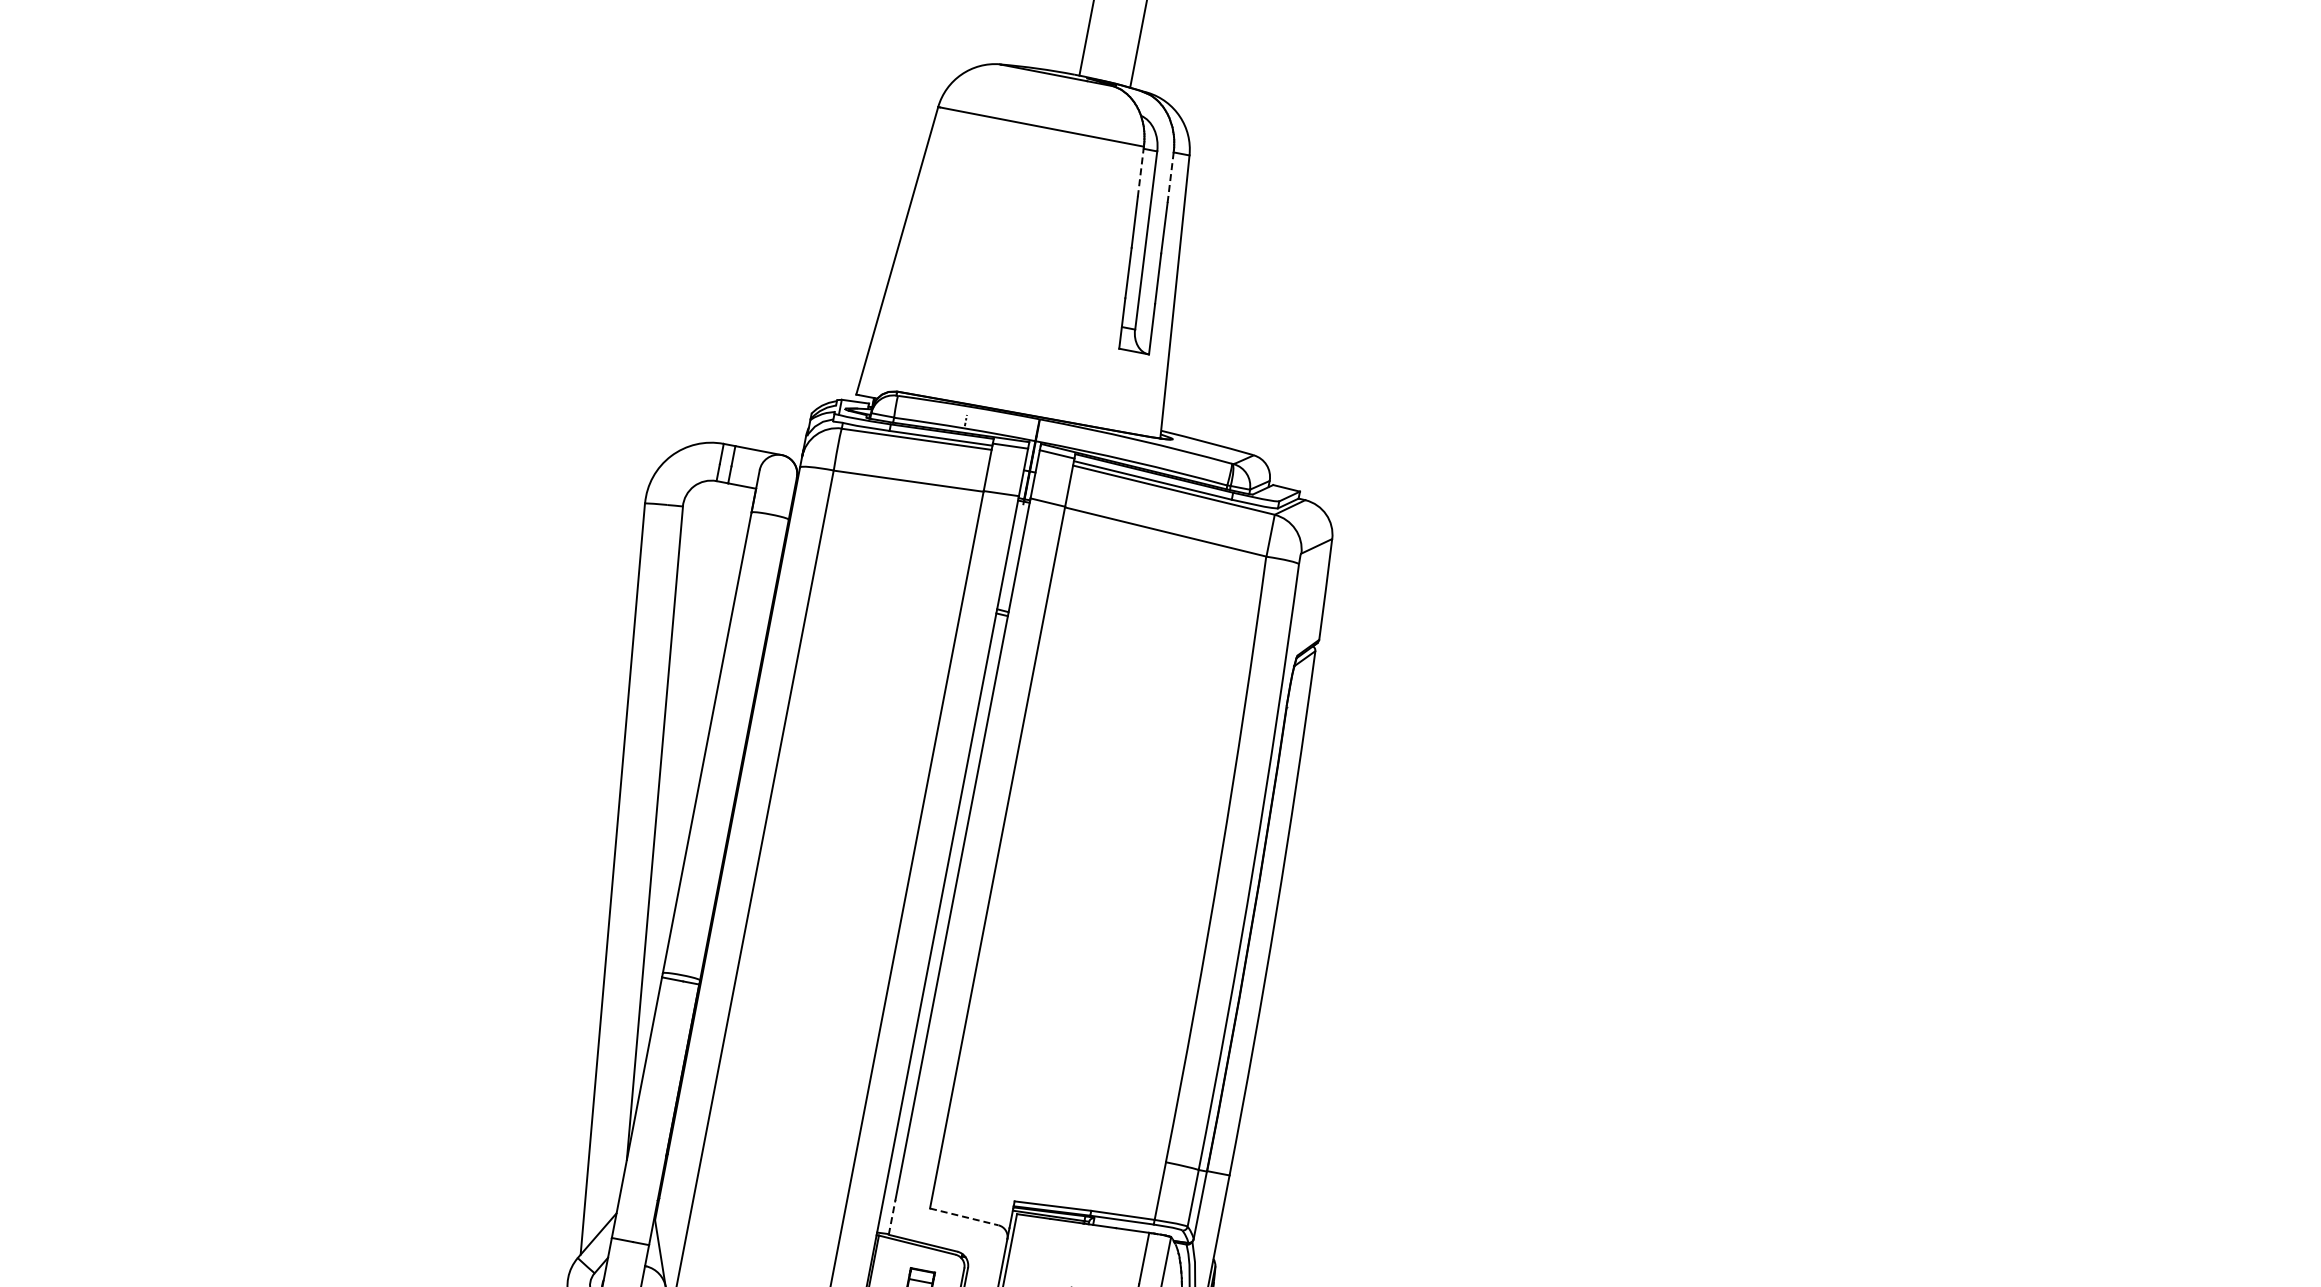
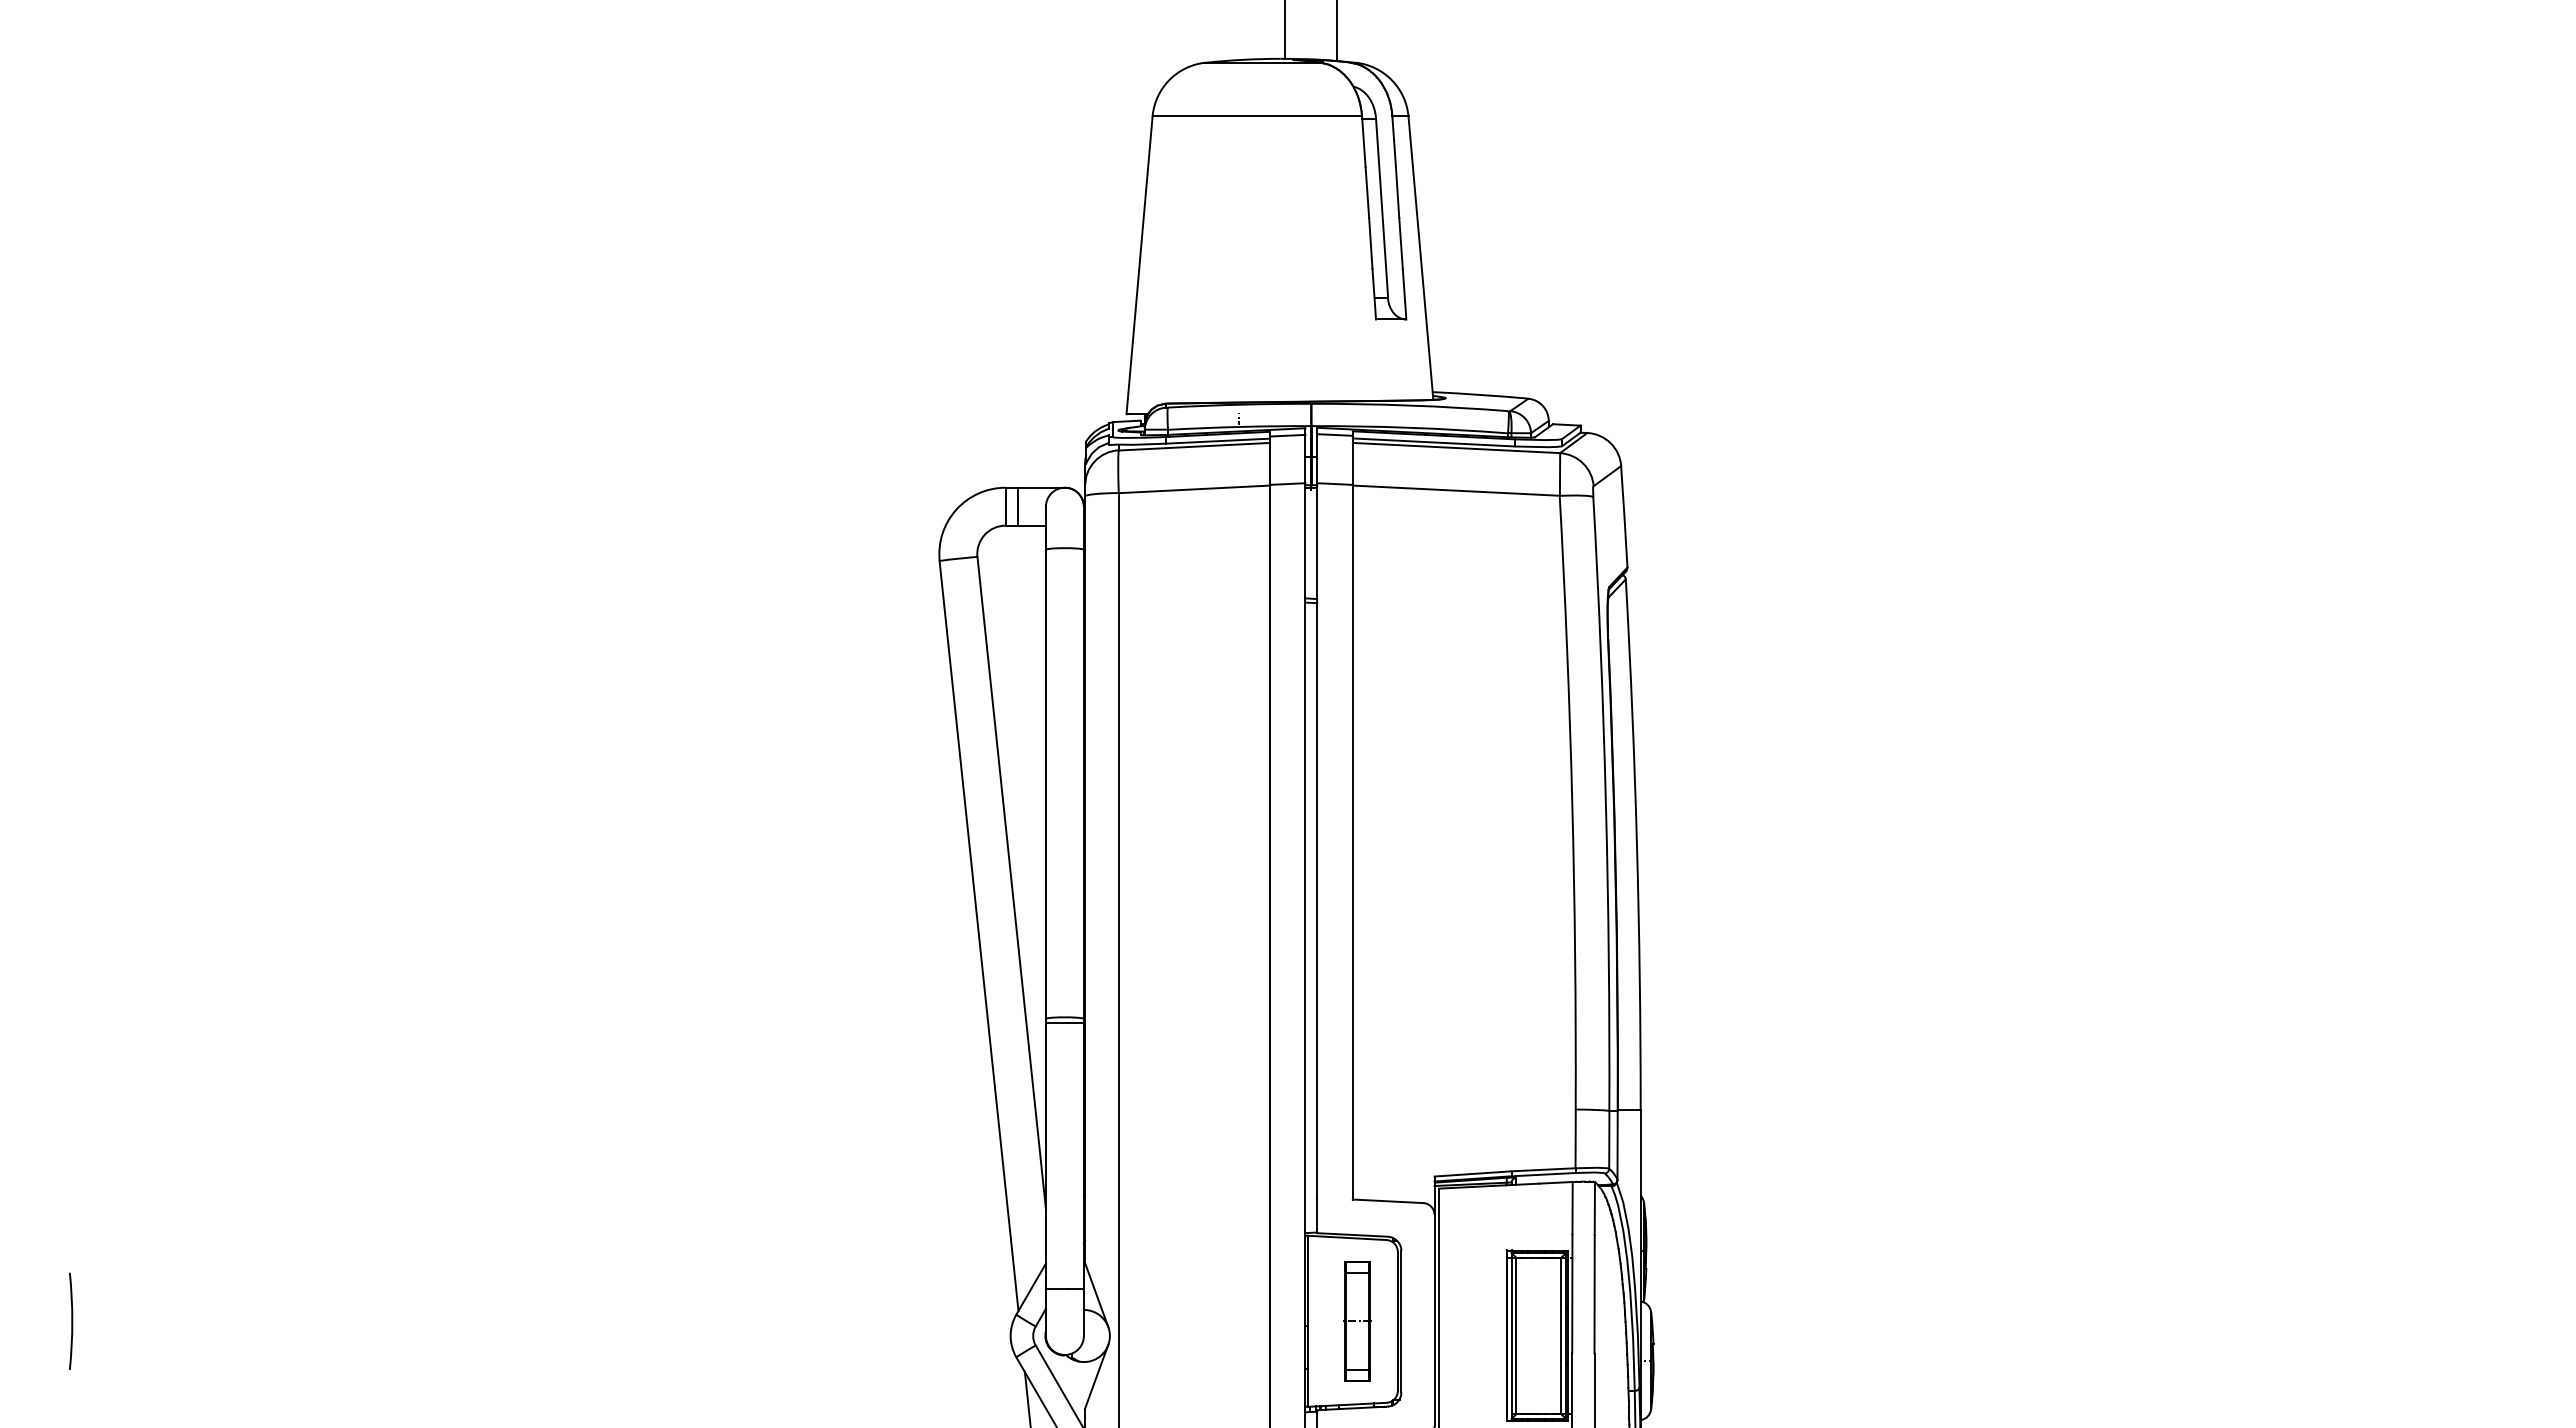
line: (1140, 171) -> (1363, 141), dashed -> solid
line: (1171, 177) -> (1394, 141), dashed -> solid
line: (892, 1217) -> (1317, 1215), dashed -> solid
line: (964, 1217) -> (1388, 1201), dashed -> solid

